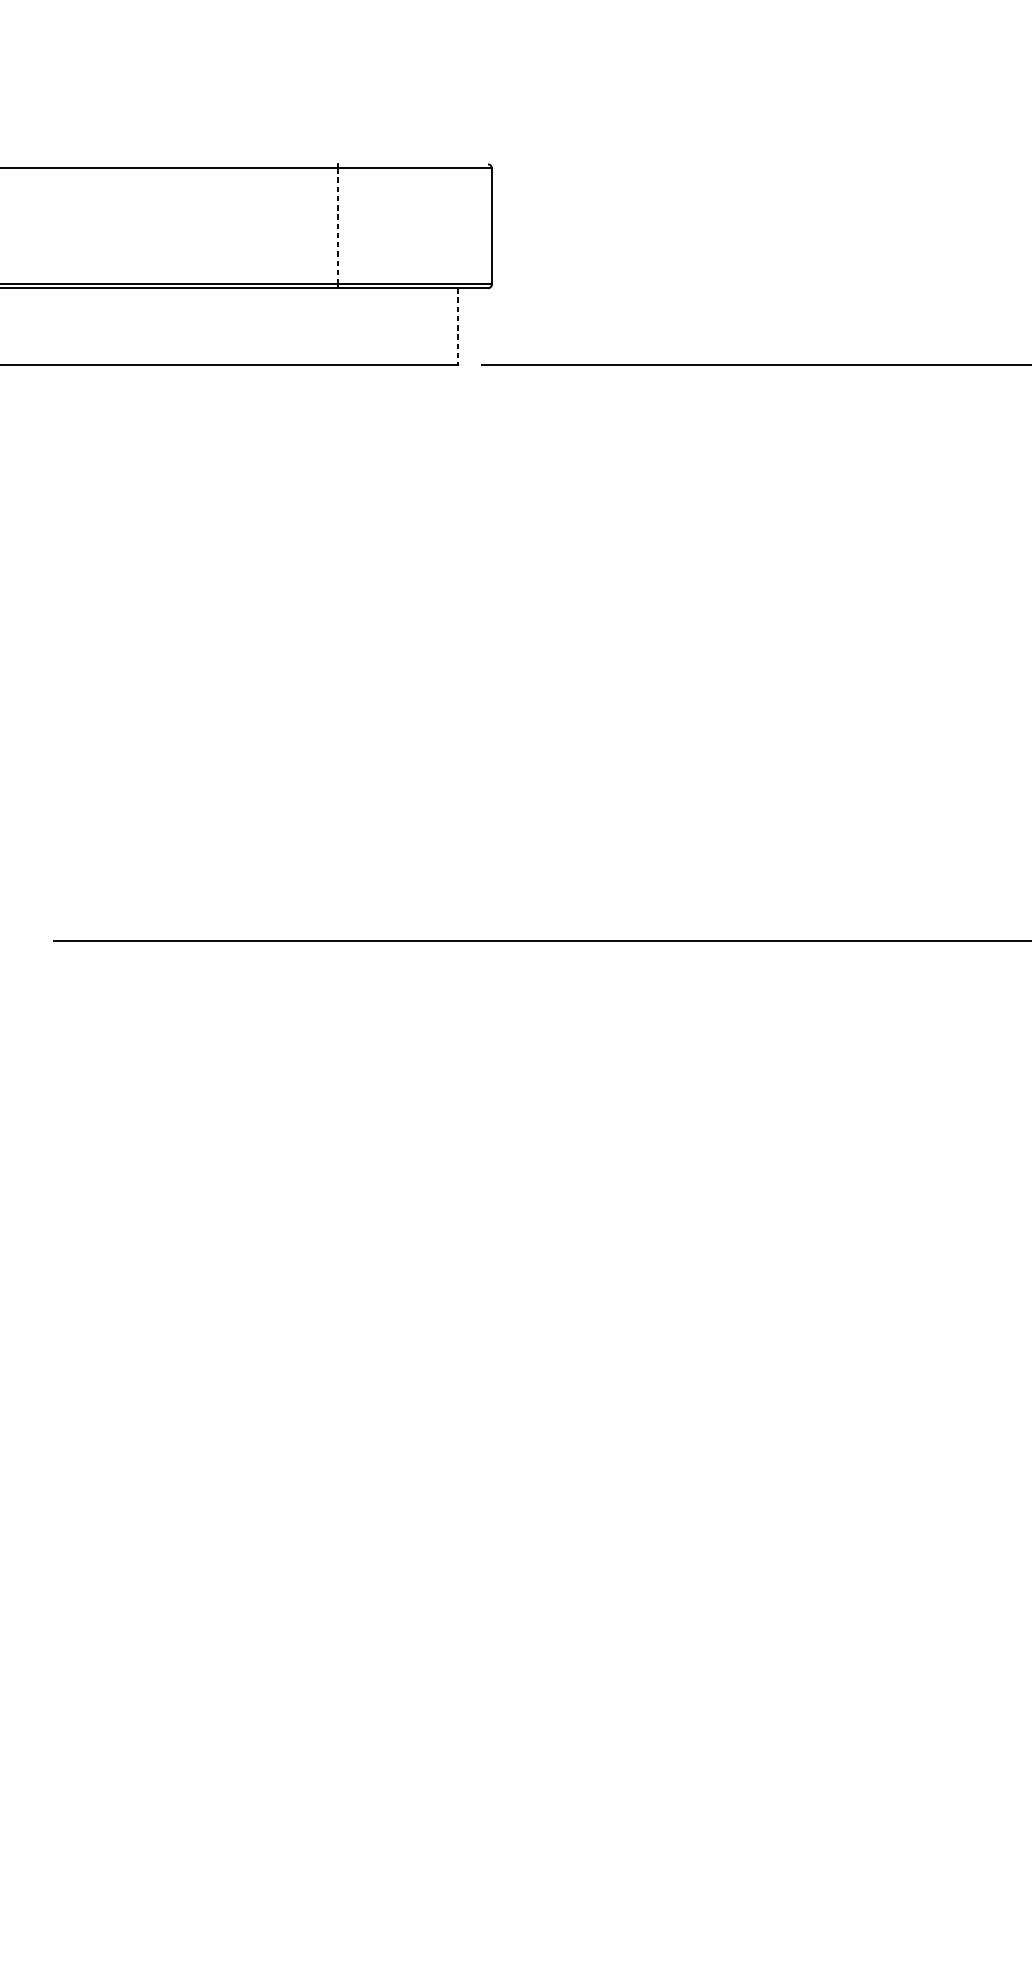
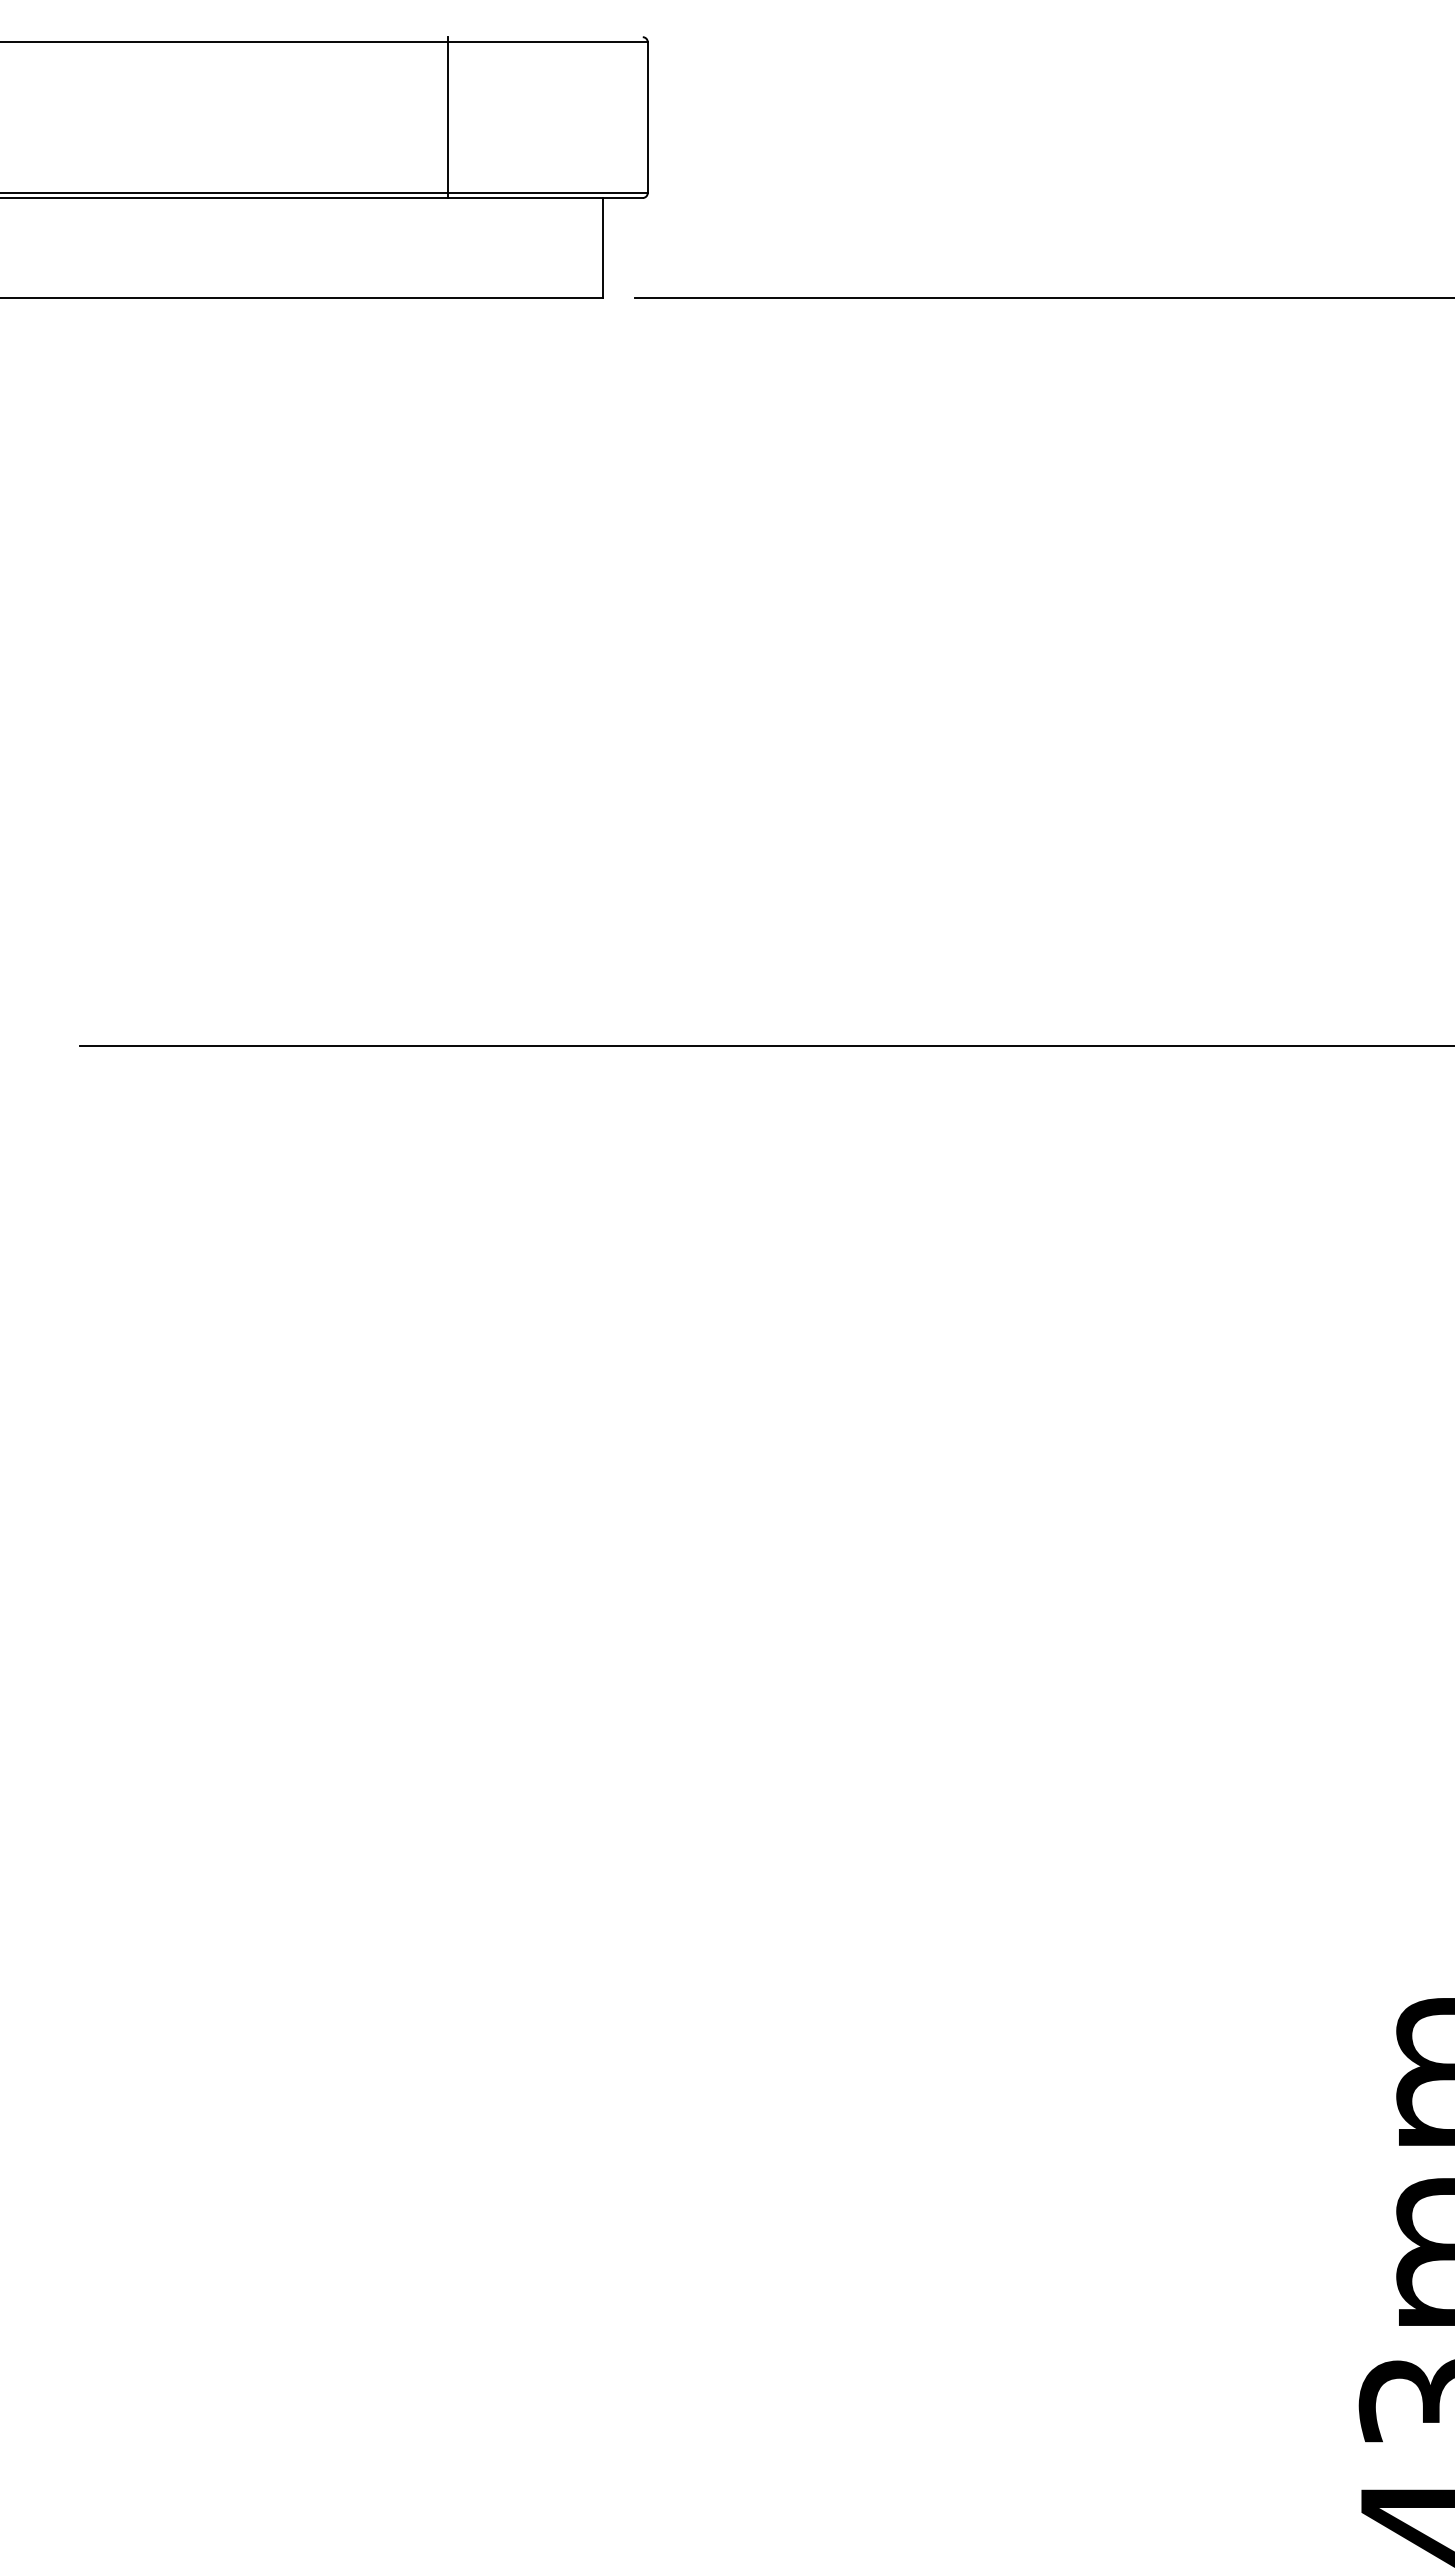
line: (338, 226) -> (448, 117), dashed -> solid
line: (457, 326) -> (603, 247), dashed -> solid

